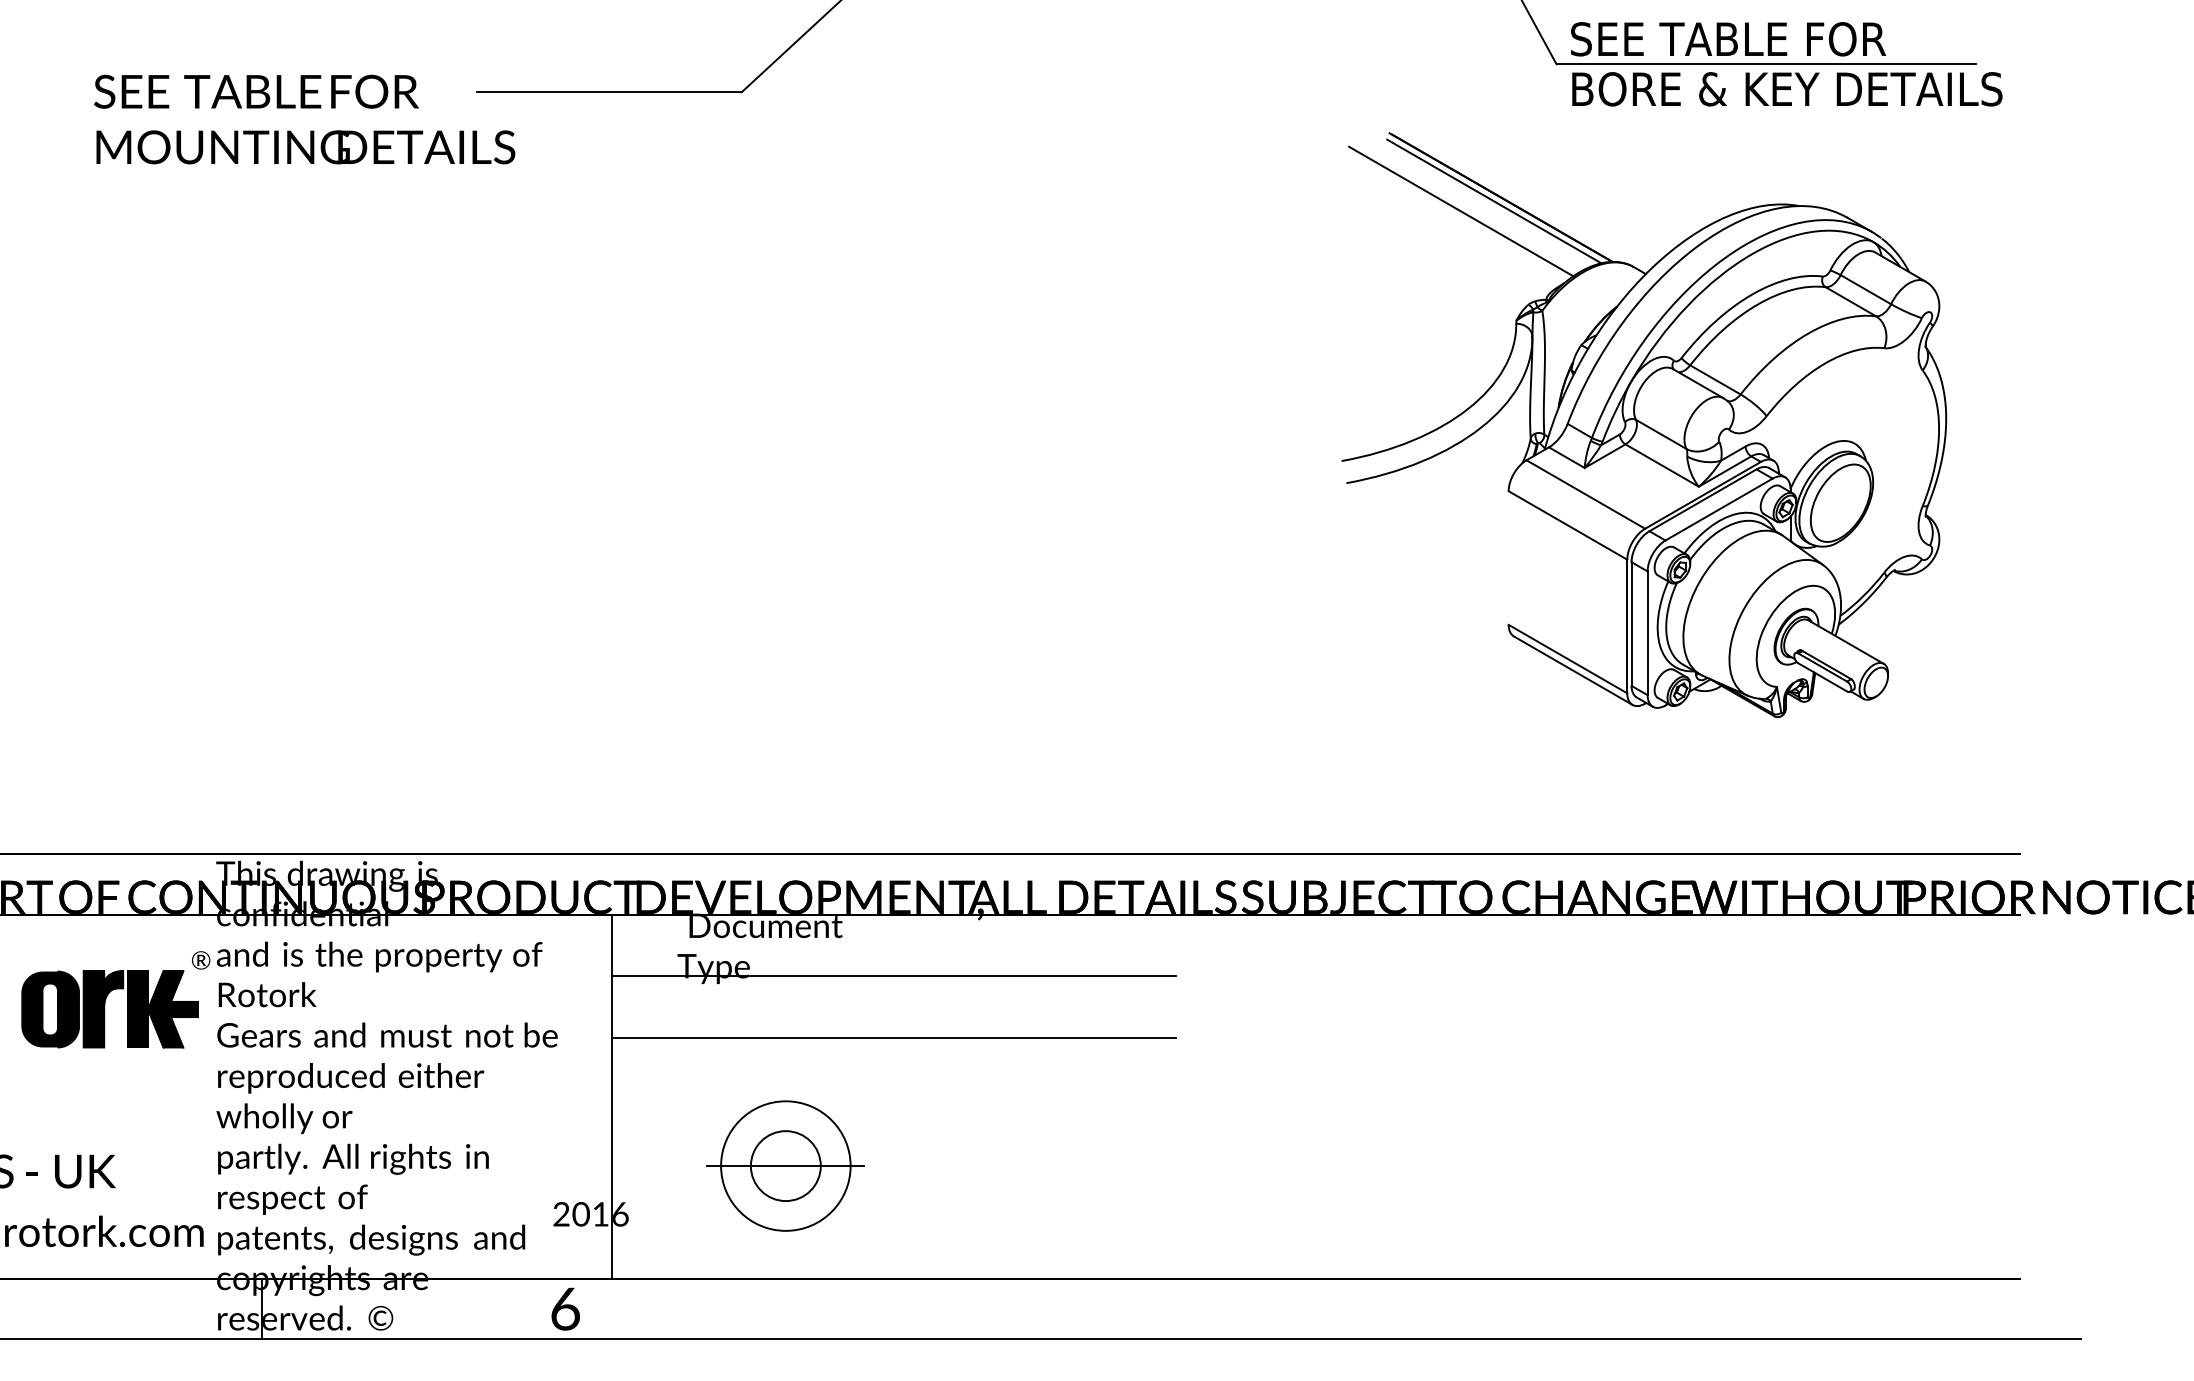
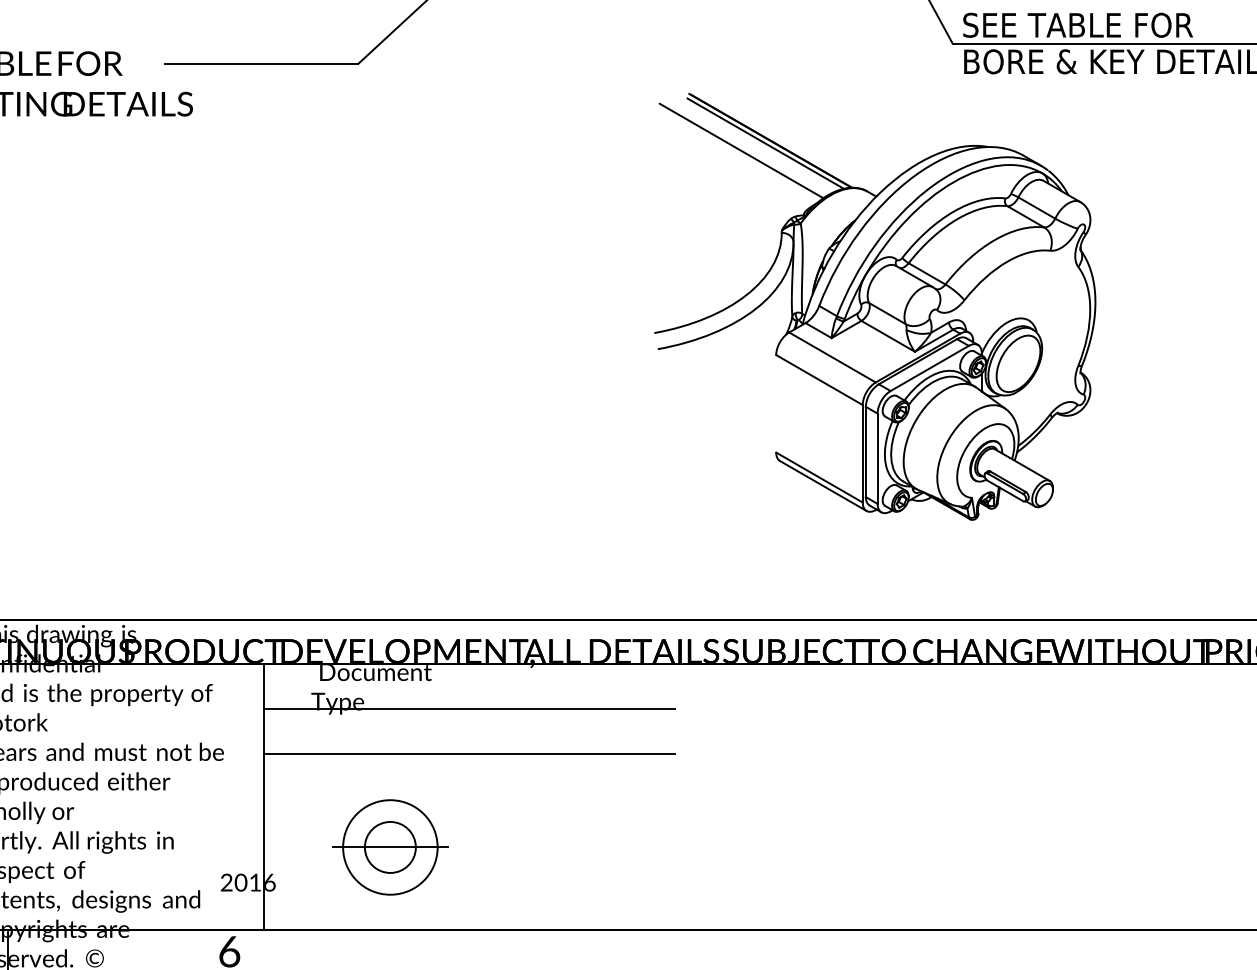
part: (1644, 424) -> (875, 306), moved

